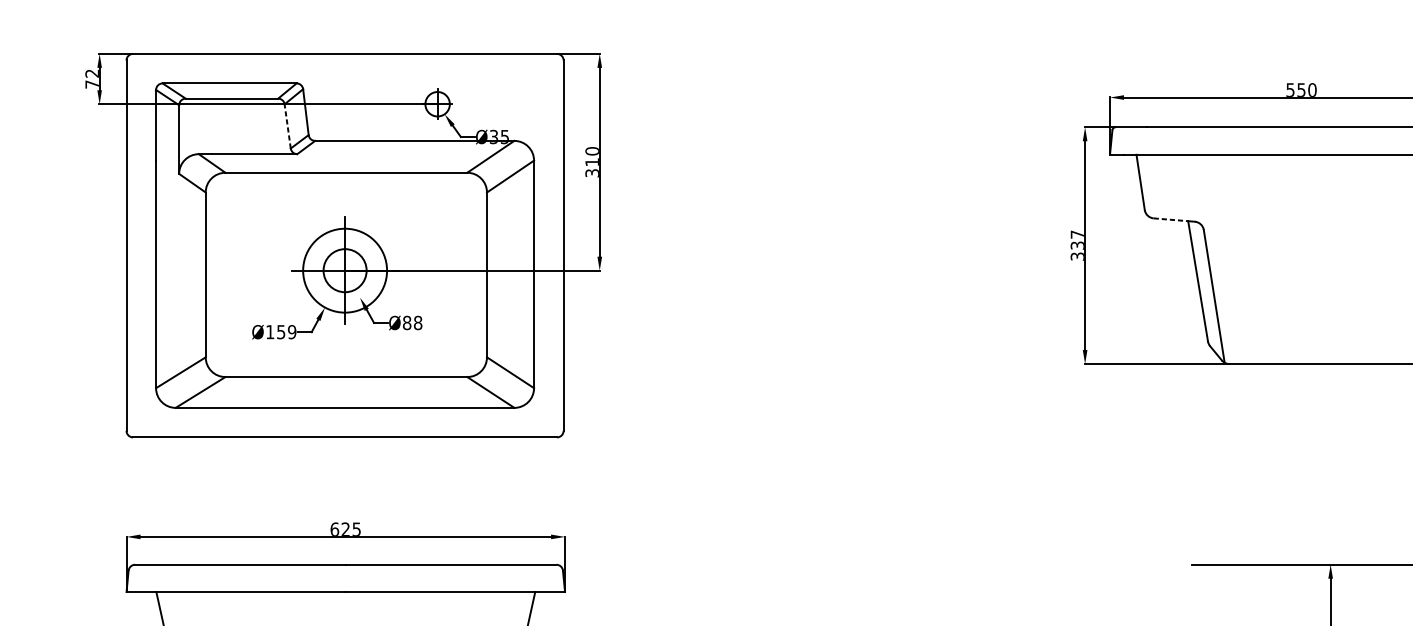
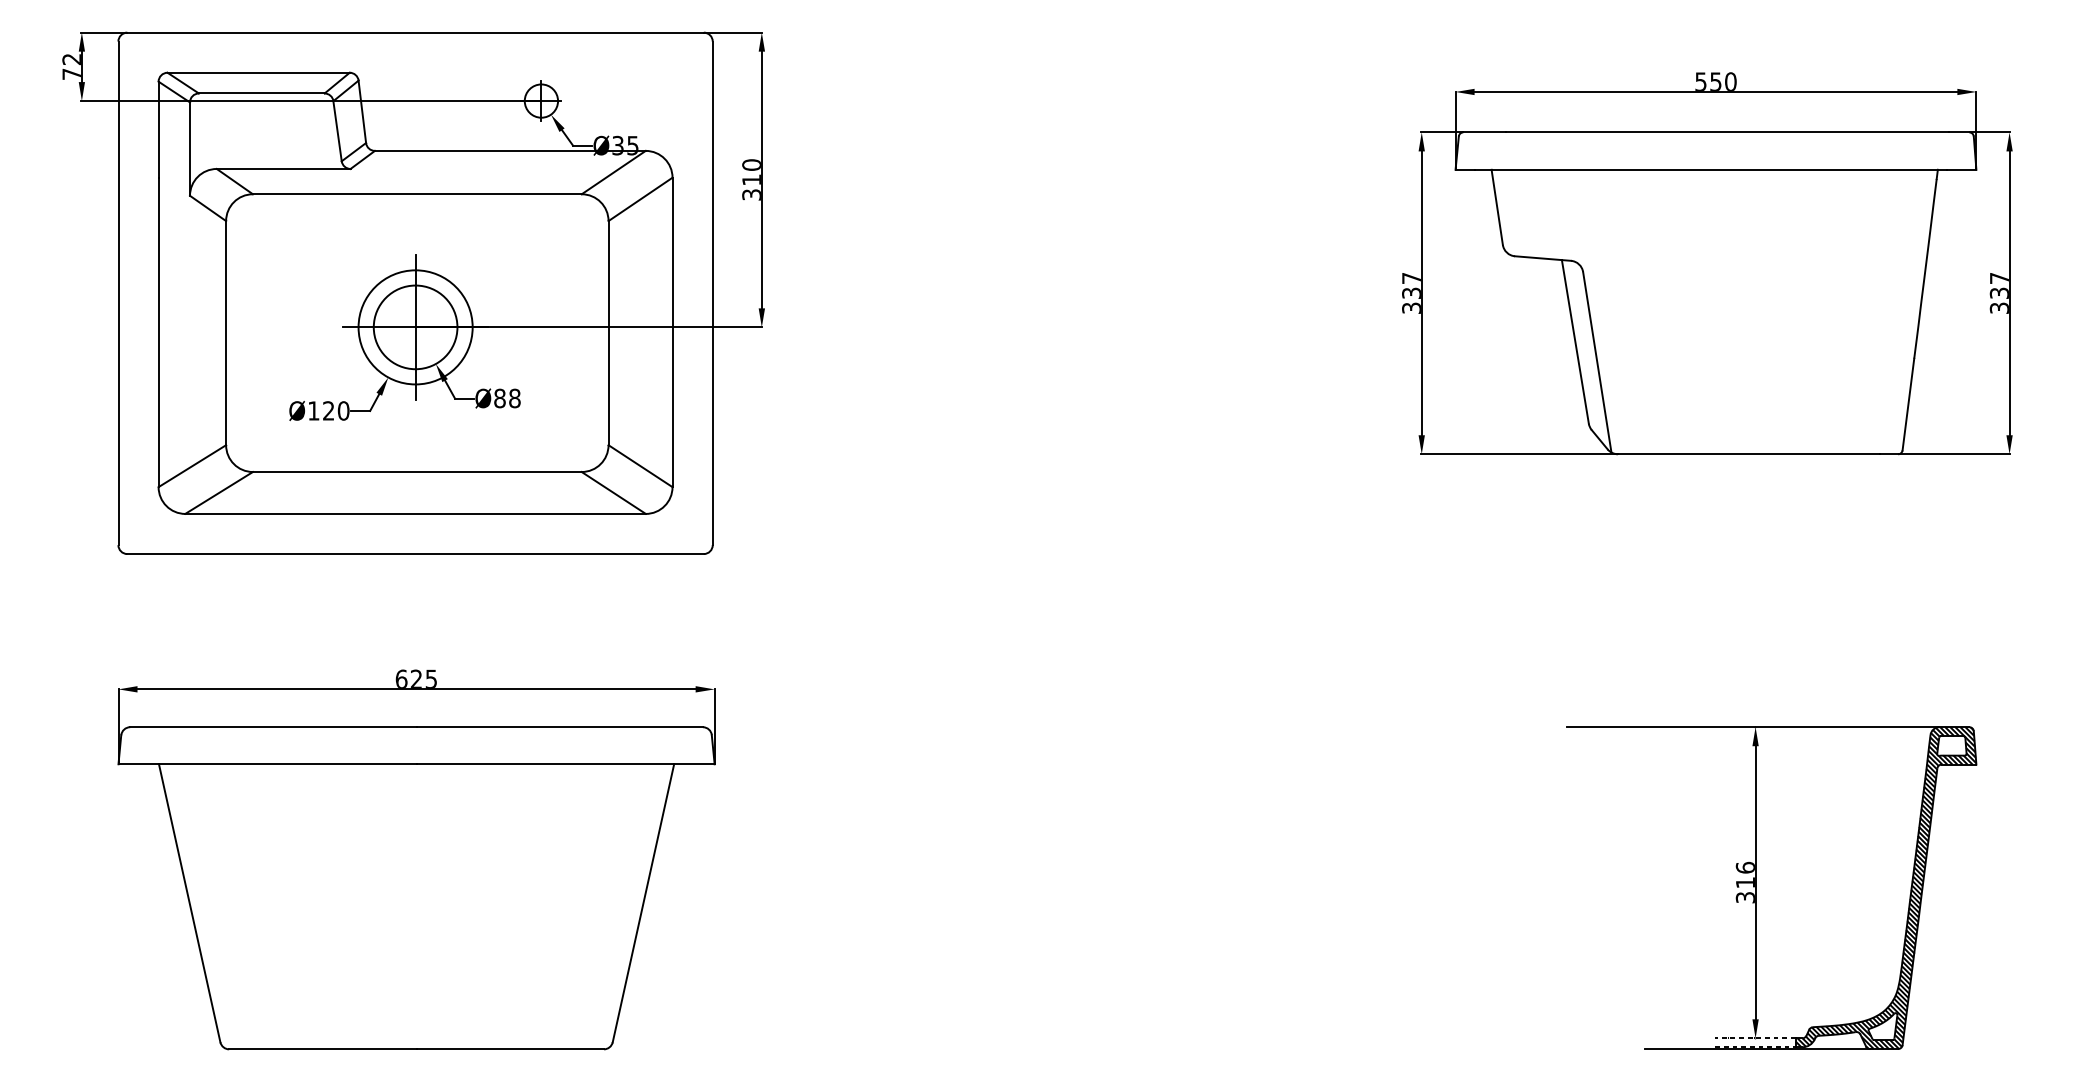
line: (287, 125) -> (337, 130), dashed -> solid
line: (1170, 220) -> (1538, 258), dashed -> solid
circle: (345, 270) -> (415, 327), size x1.43
text: (286, 331) -> (336, 410), Ø159 -> Ø120

